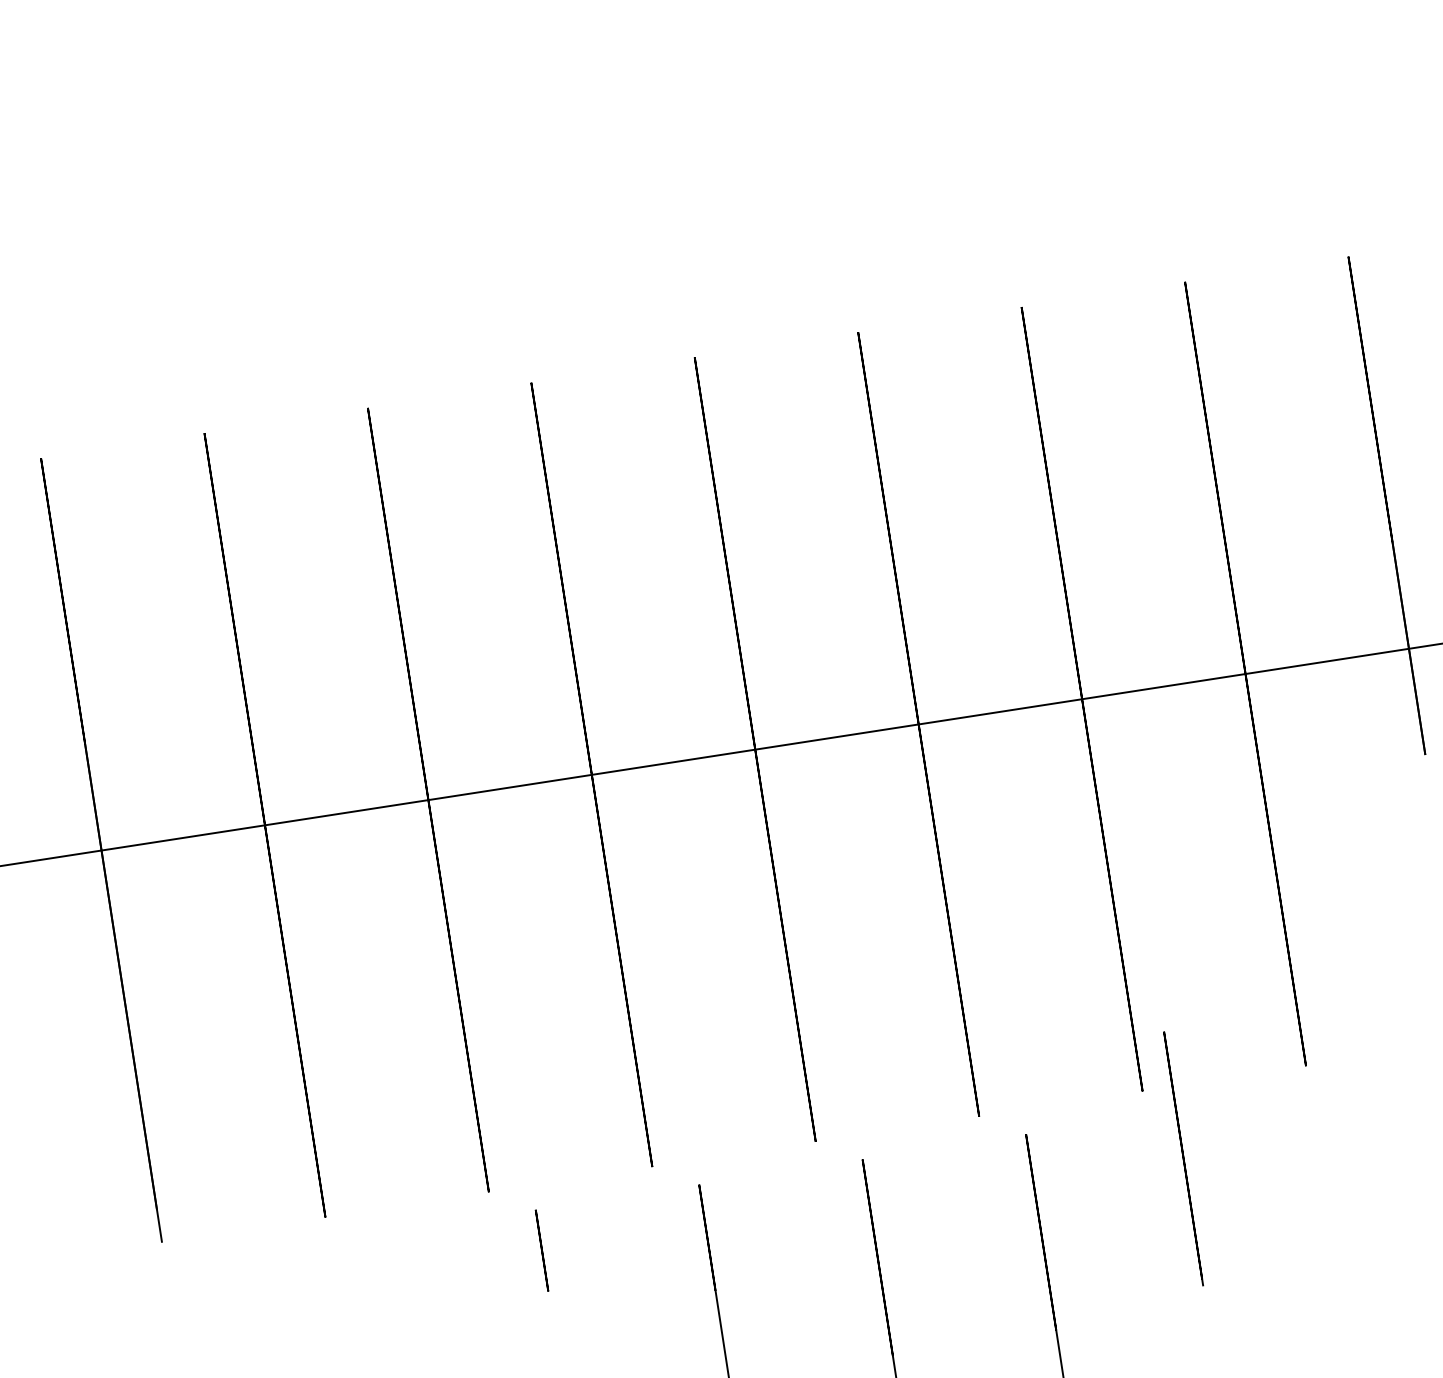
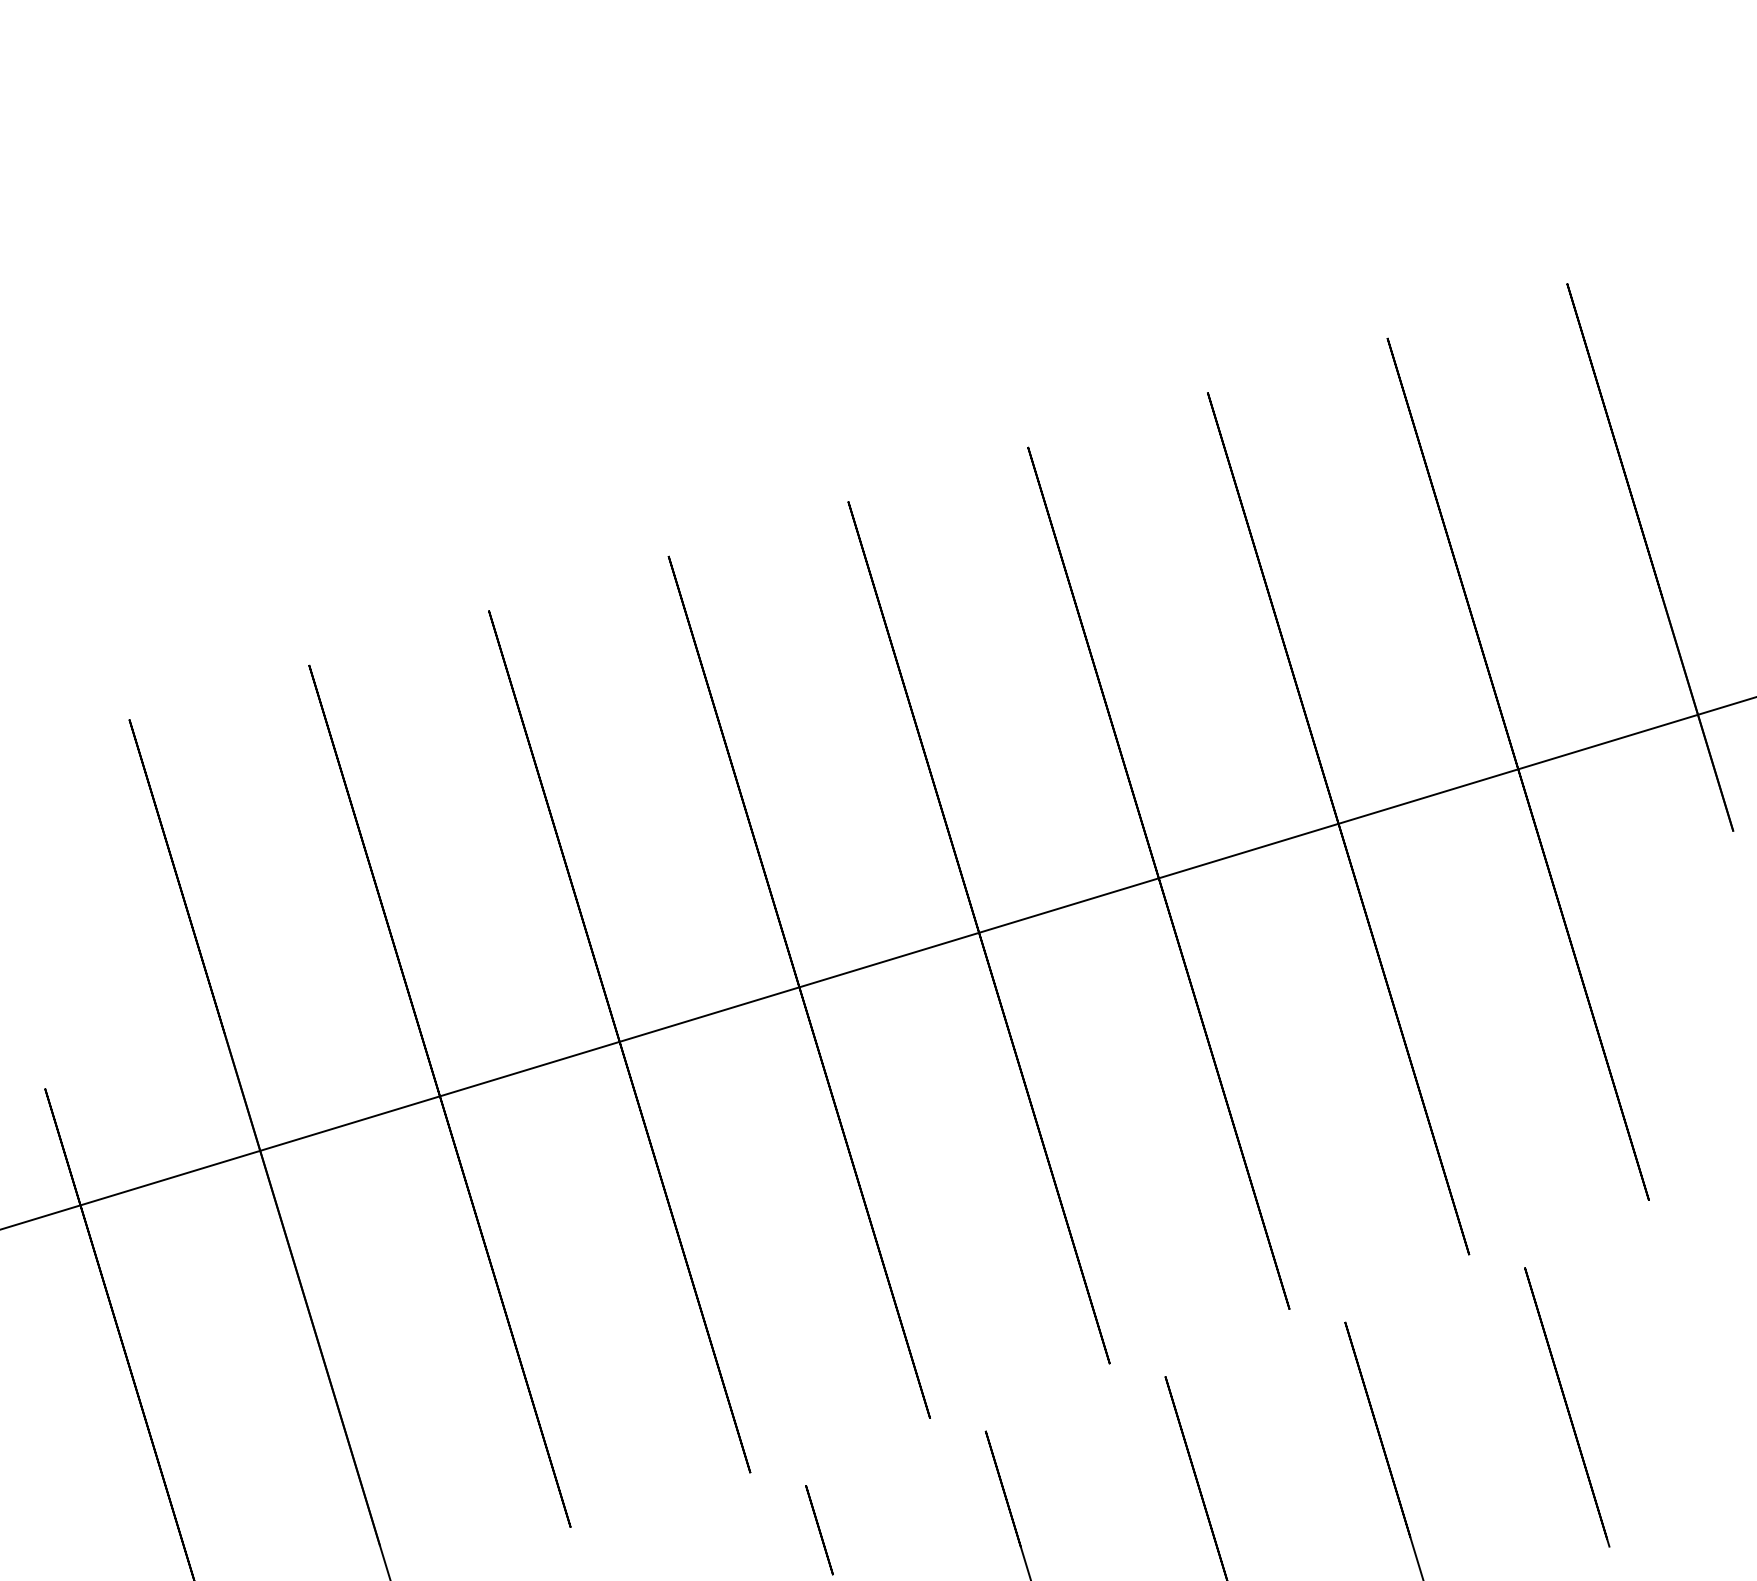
line: (1183, 1158) -> (1567, 1407), moved

